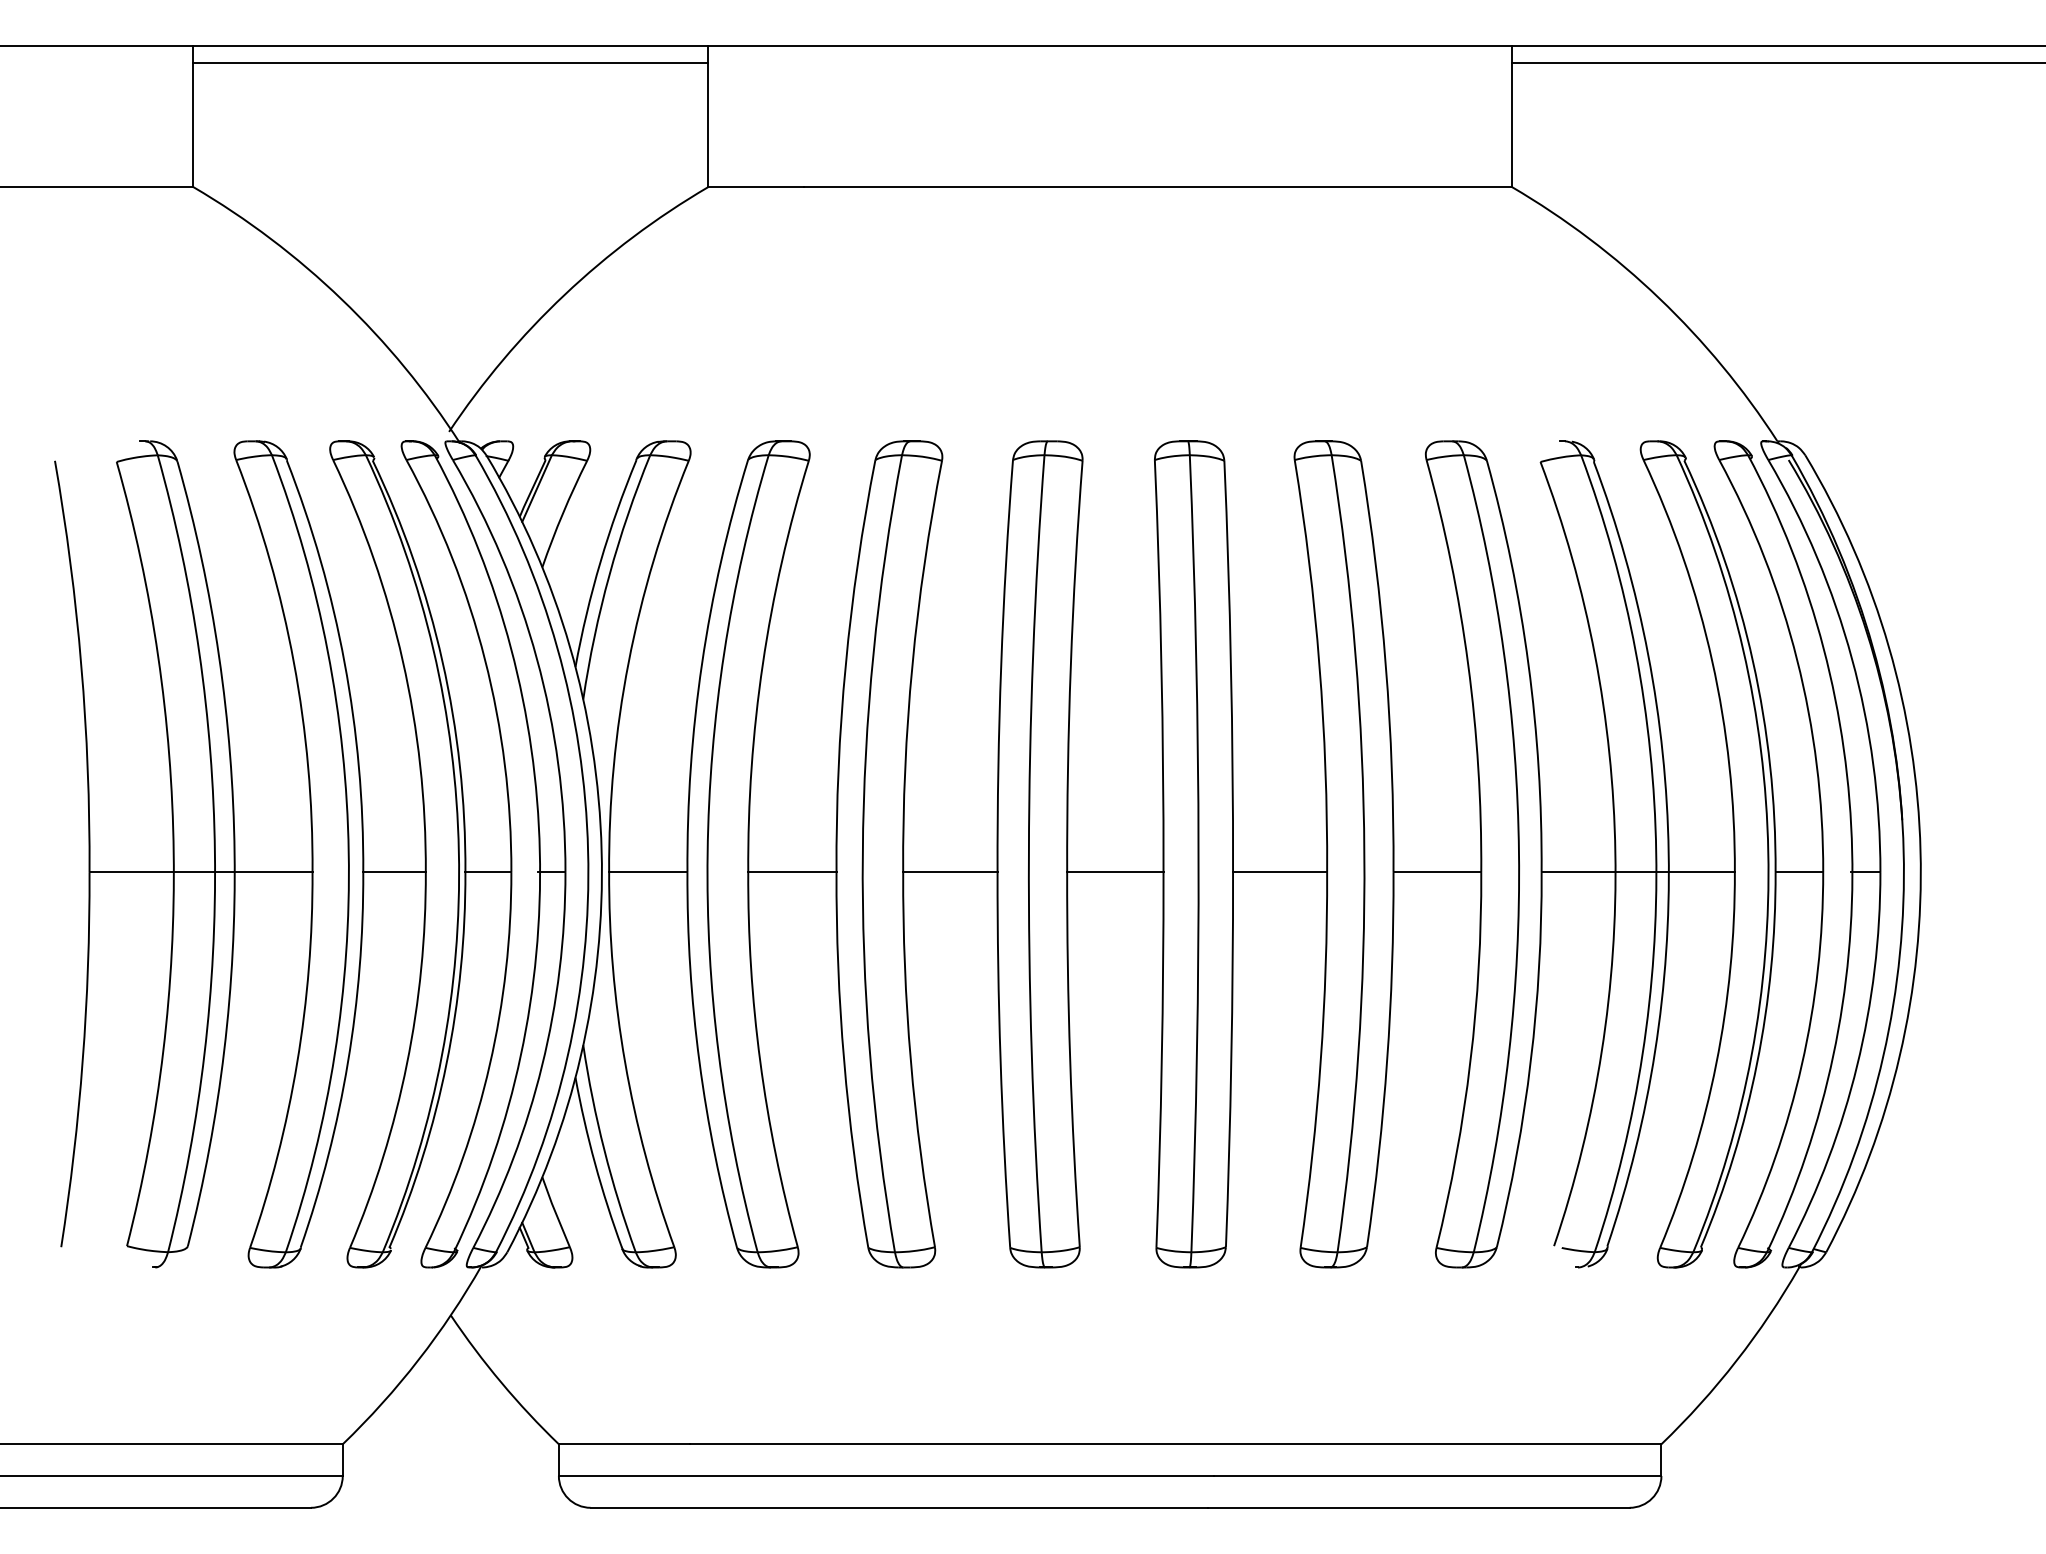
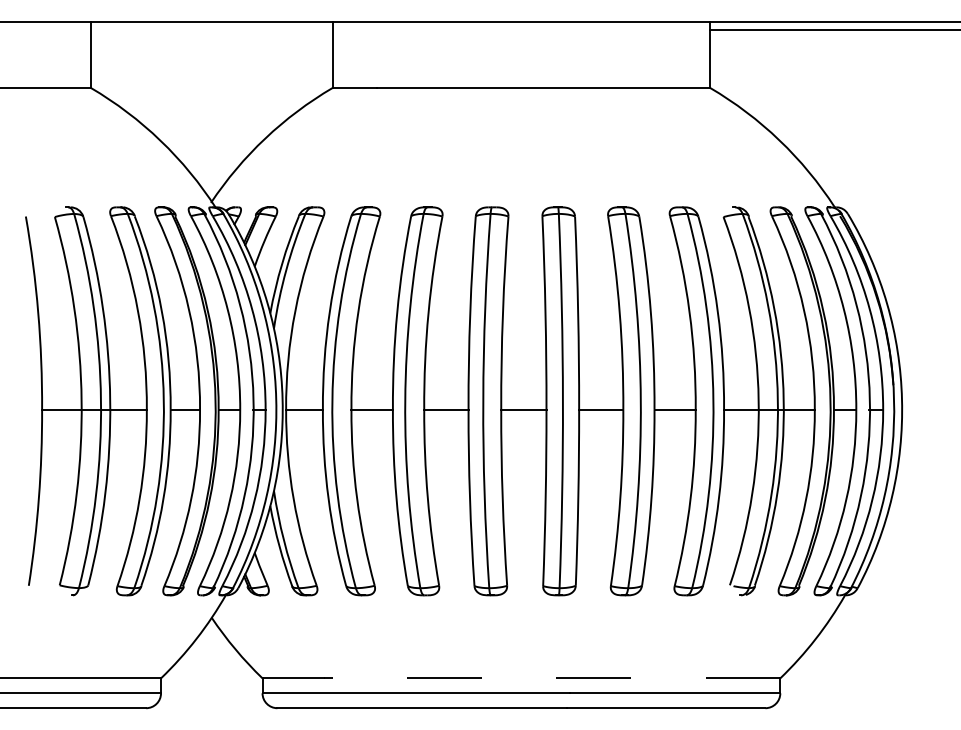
line: (450, 62) -> (211, 29), removed
line: (1174, 1444) -> (551, 678), solid -> dashed

